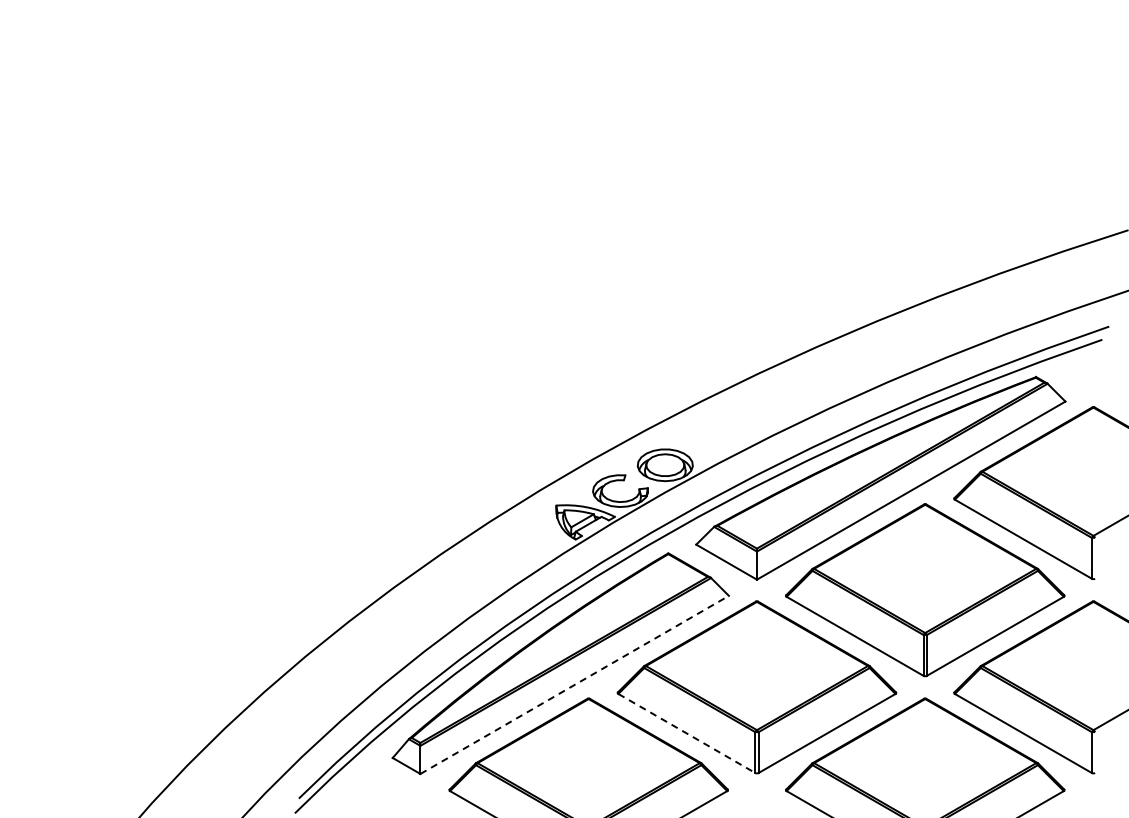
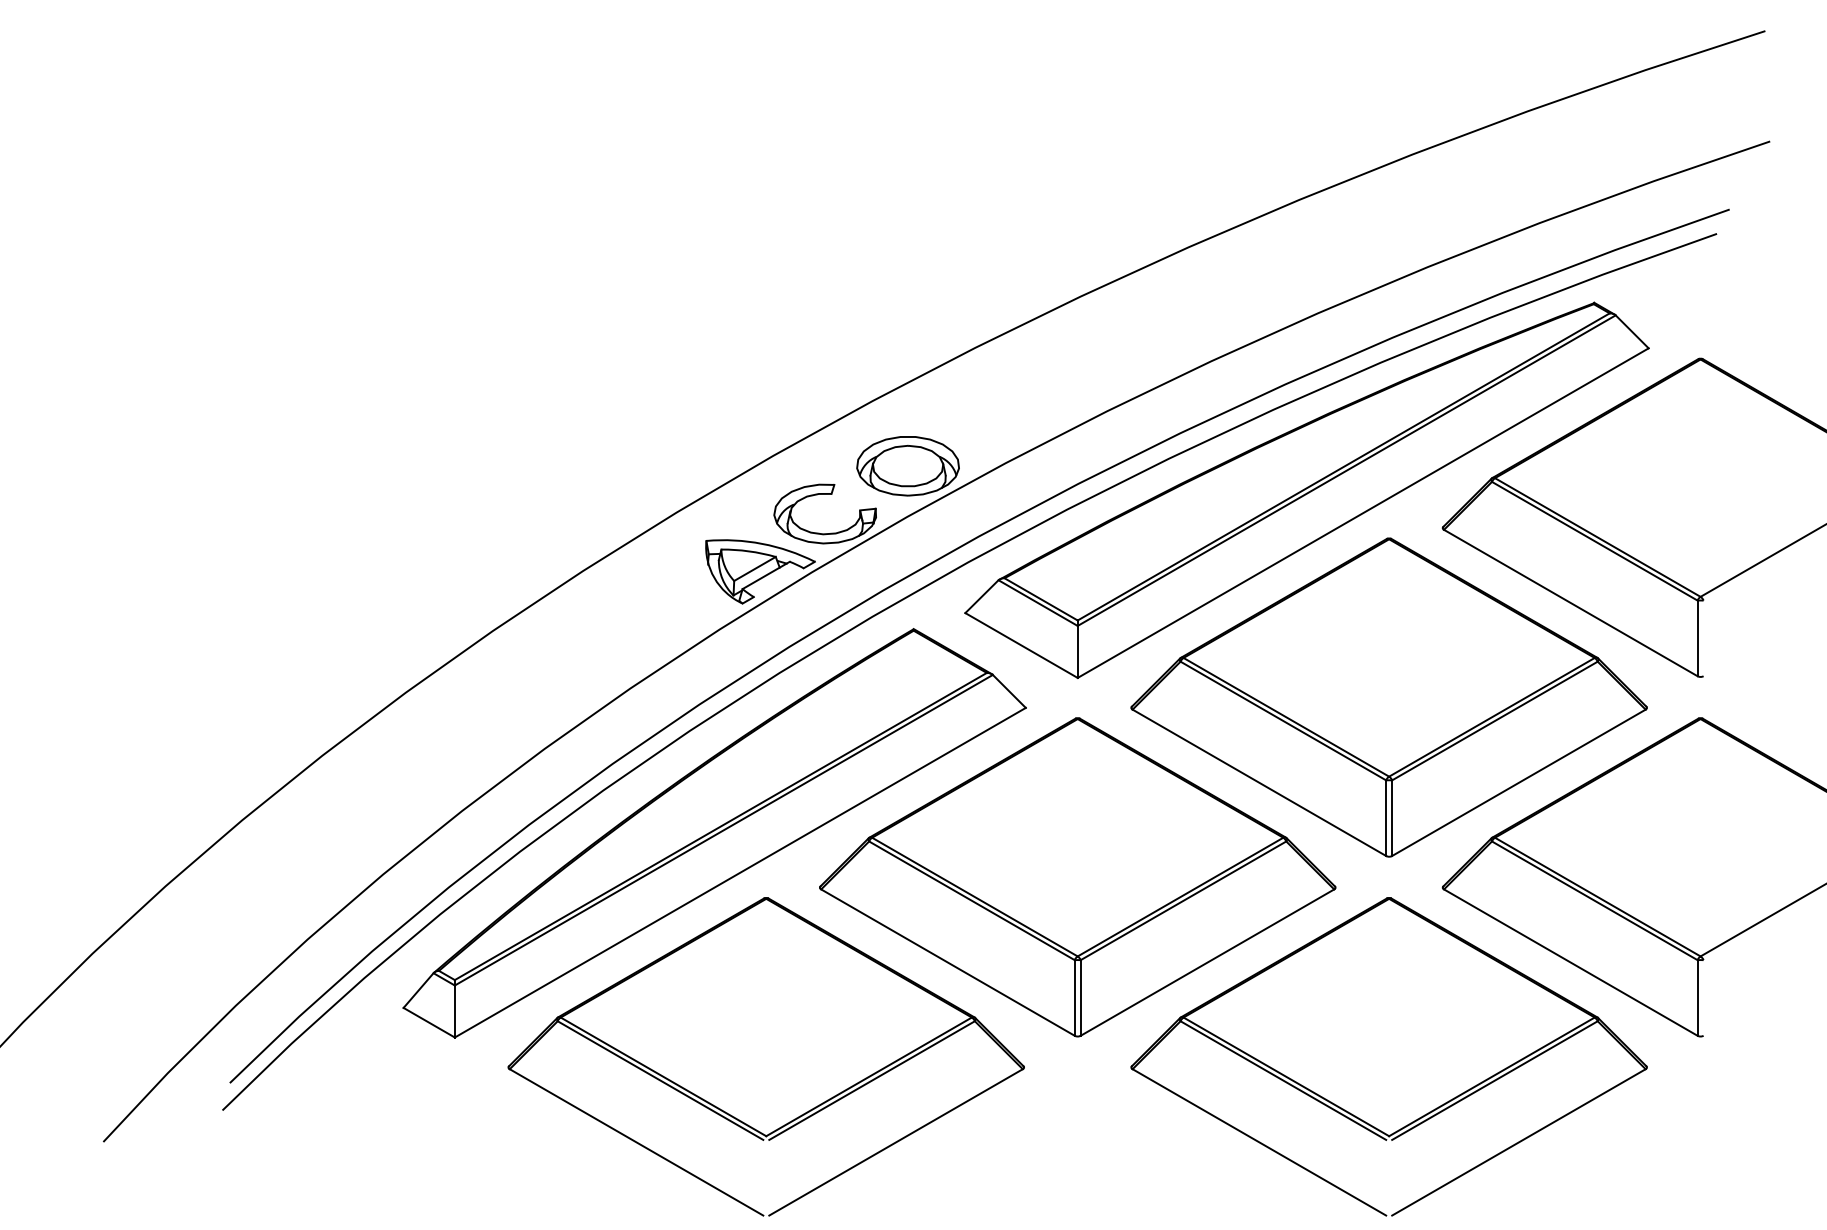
line: (575, 684) -> (741, 871), dashed -> solid
line: (687, 733) -> (949, 962), dashed -> solid

